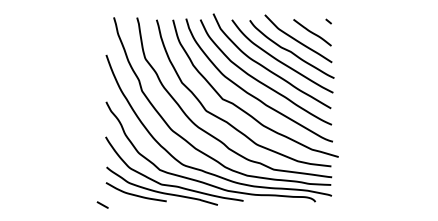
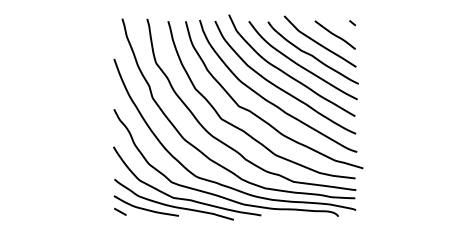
line: (102, 204) -> (120, 211), moved

